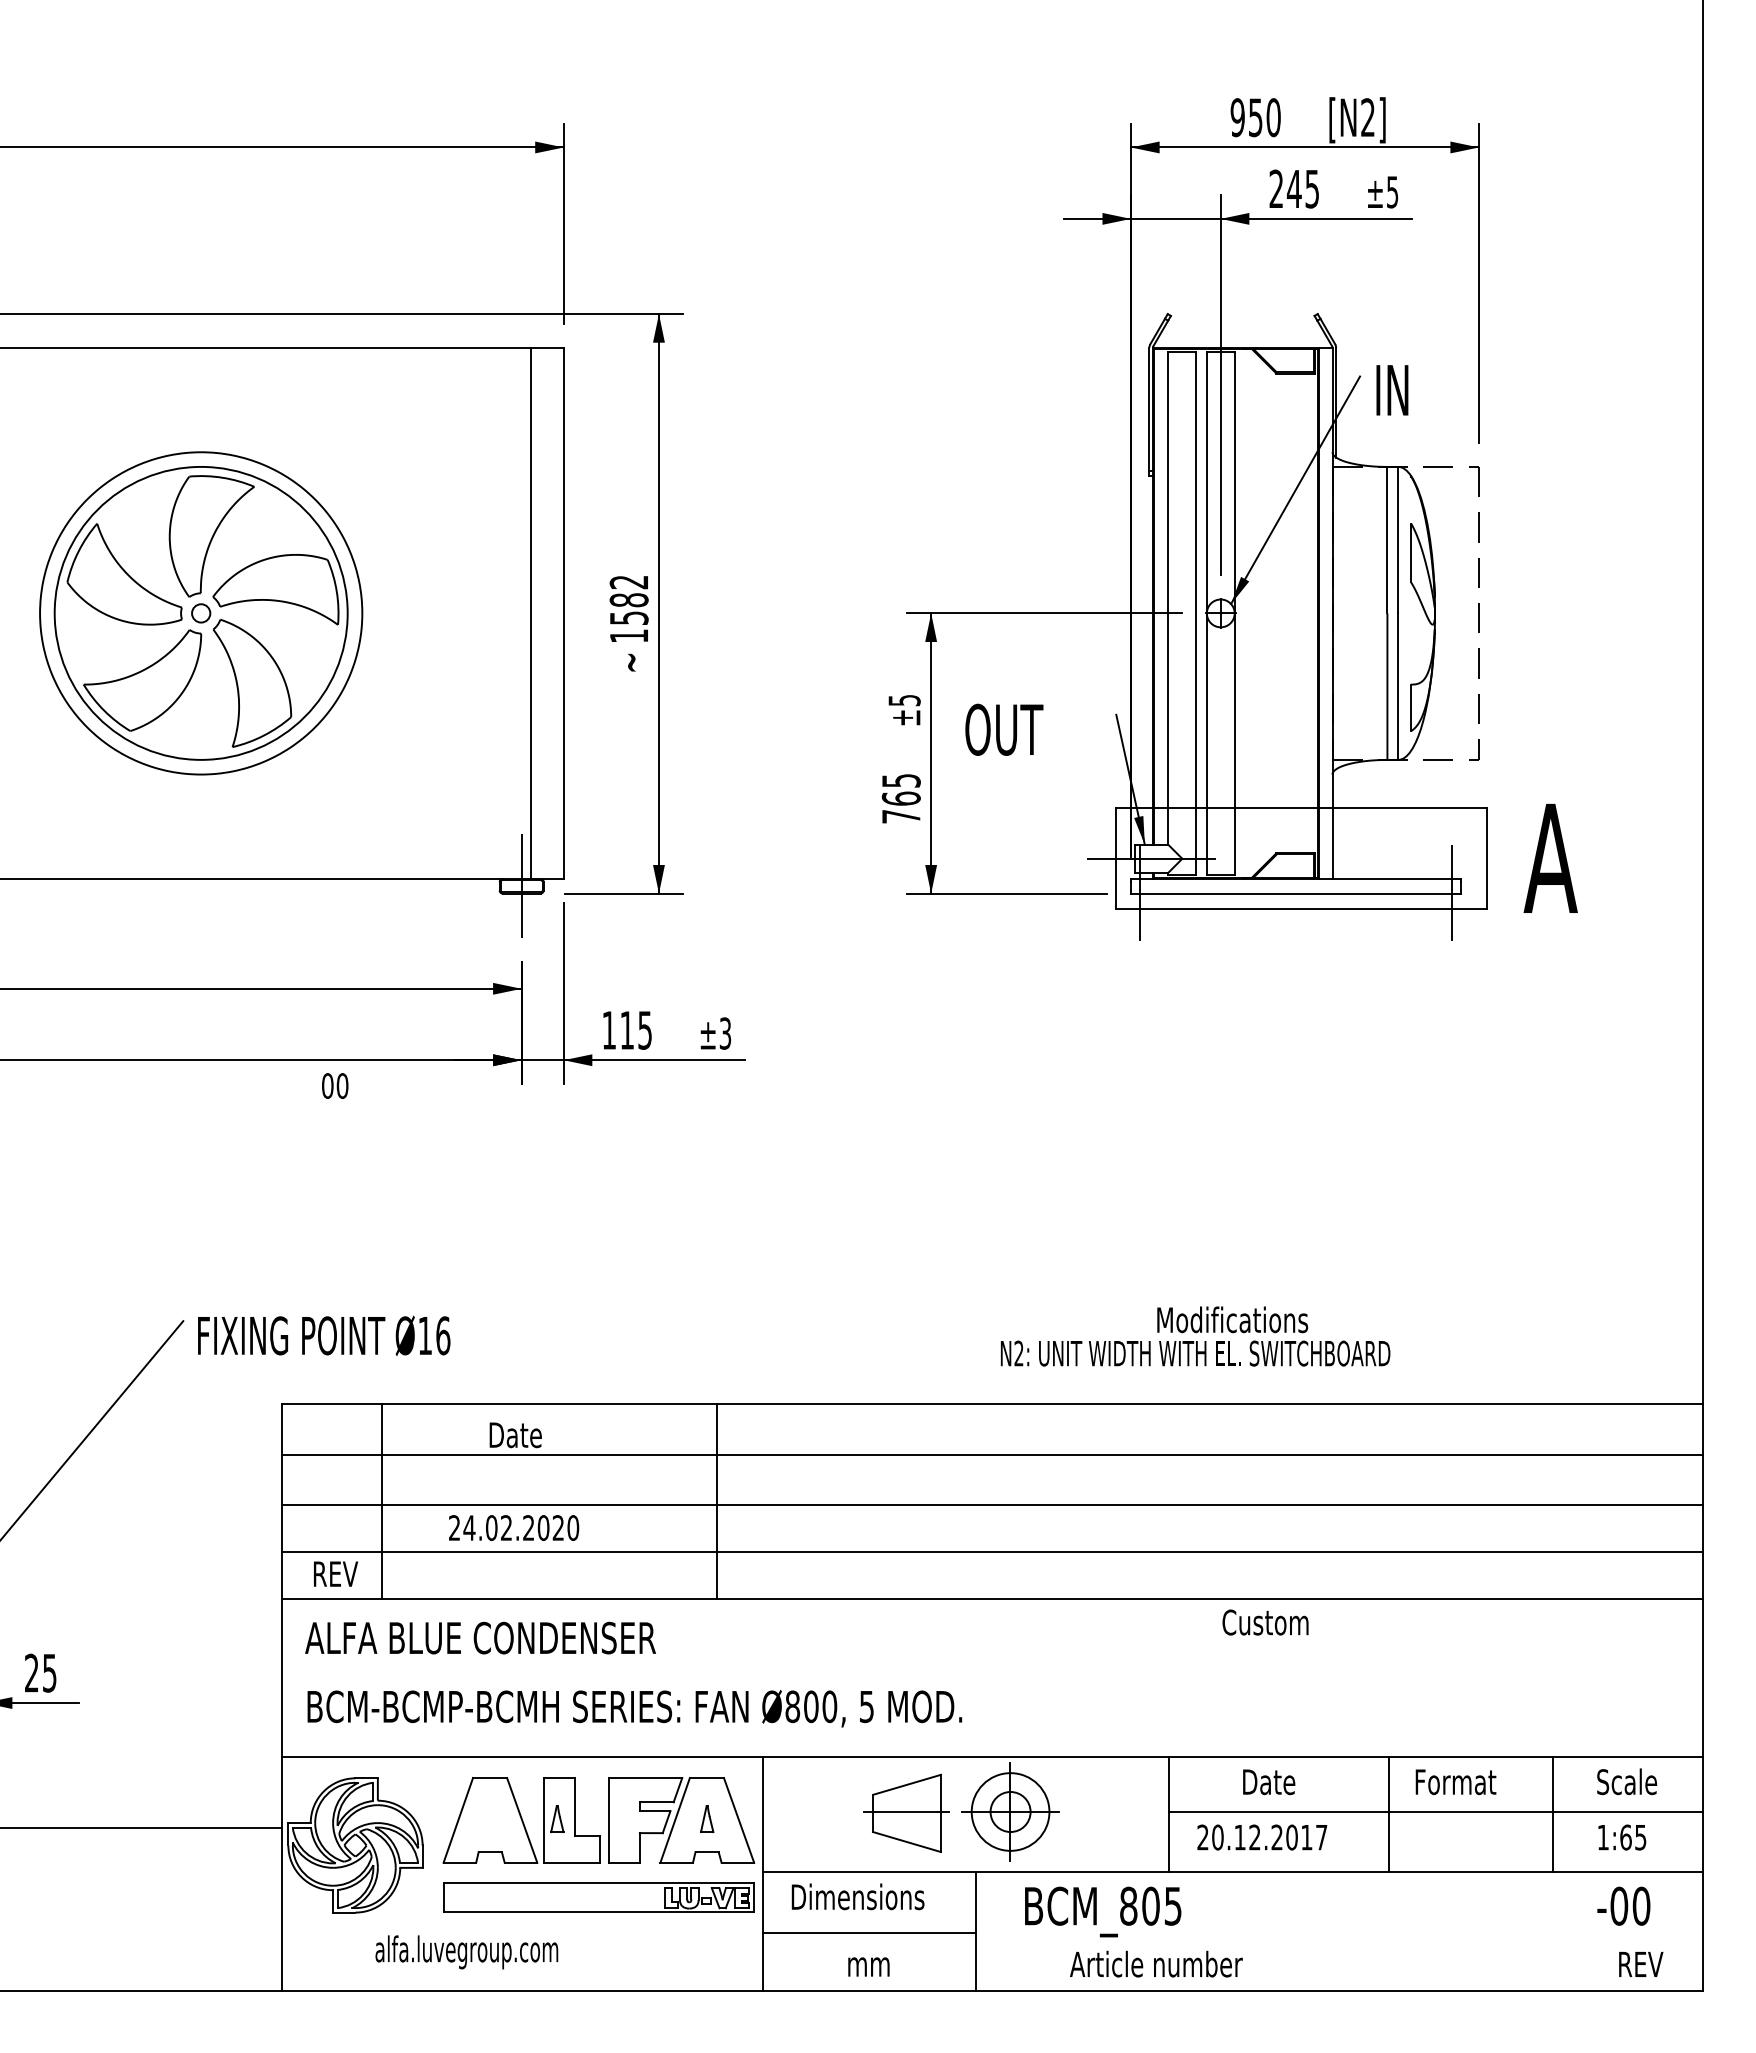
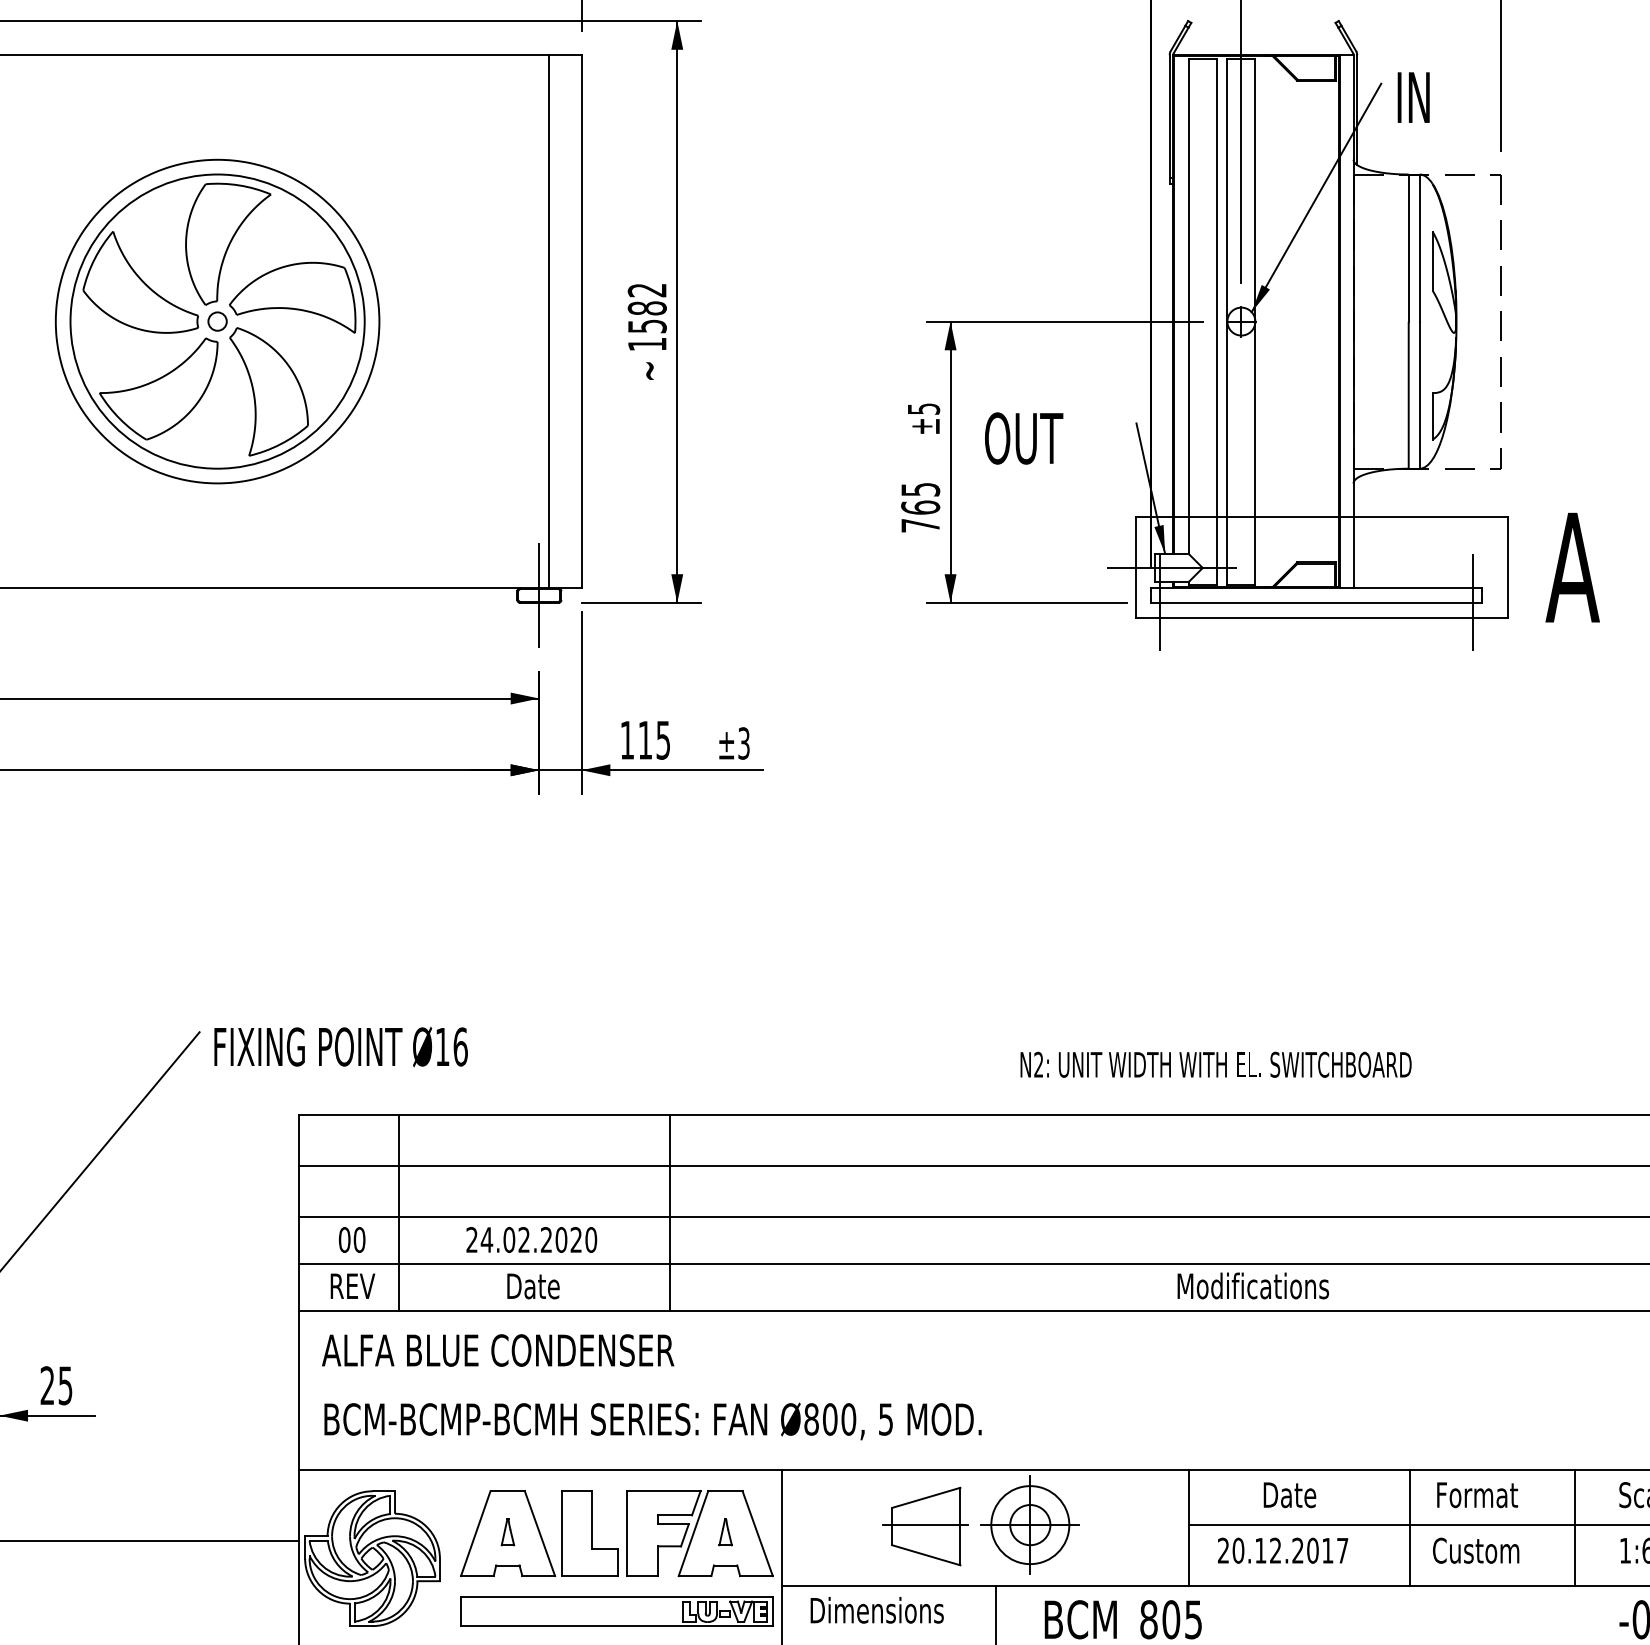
text: (335, 1085) -> (352, 1239), moved
text: (1232, 1319) -> (1253, 1285), moved
text: (515, 1435) -> (533, 1286), moved
line: (716, 1500) -> (669, 1212), moved
text: (1265, 1622) -> (1476, 1550), moved
part: (557, 1819) -> (508, 1532), moved

